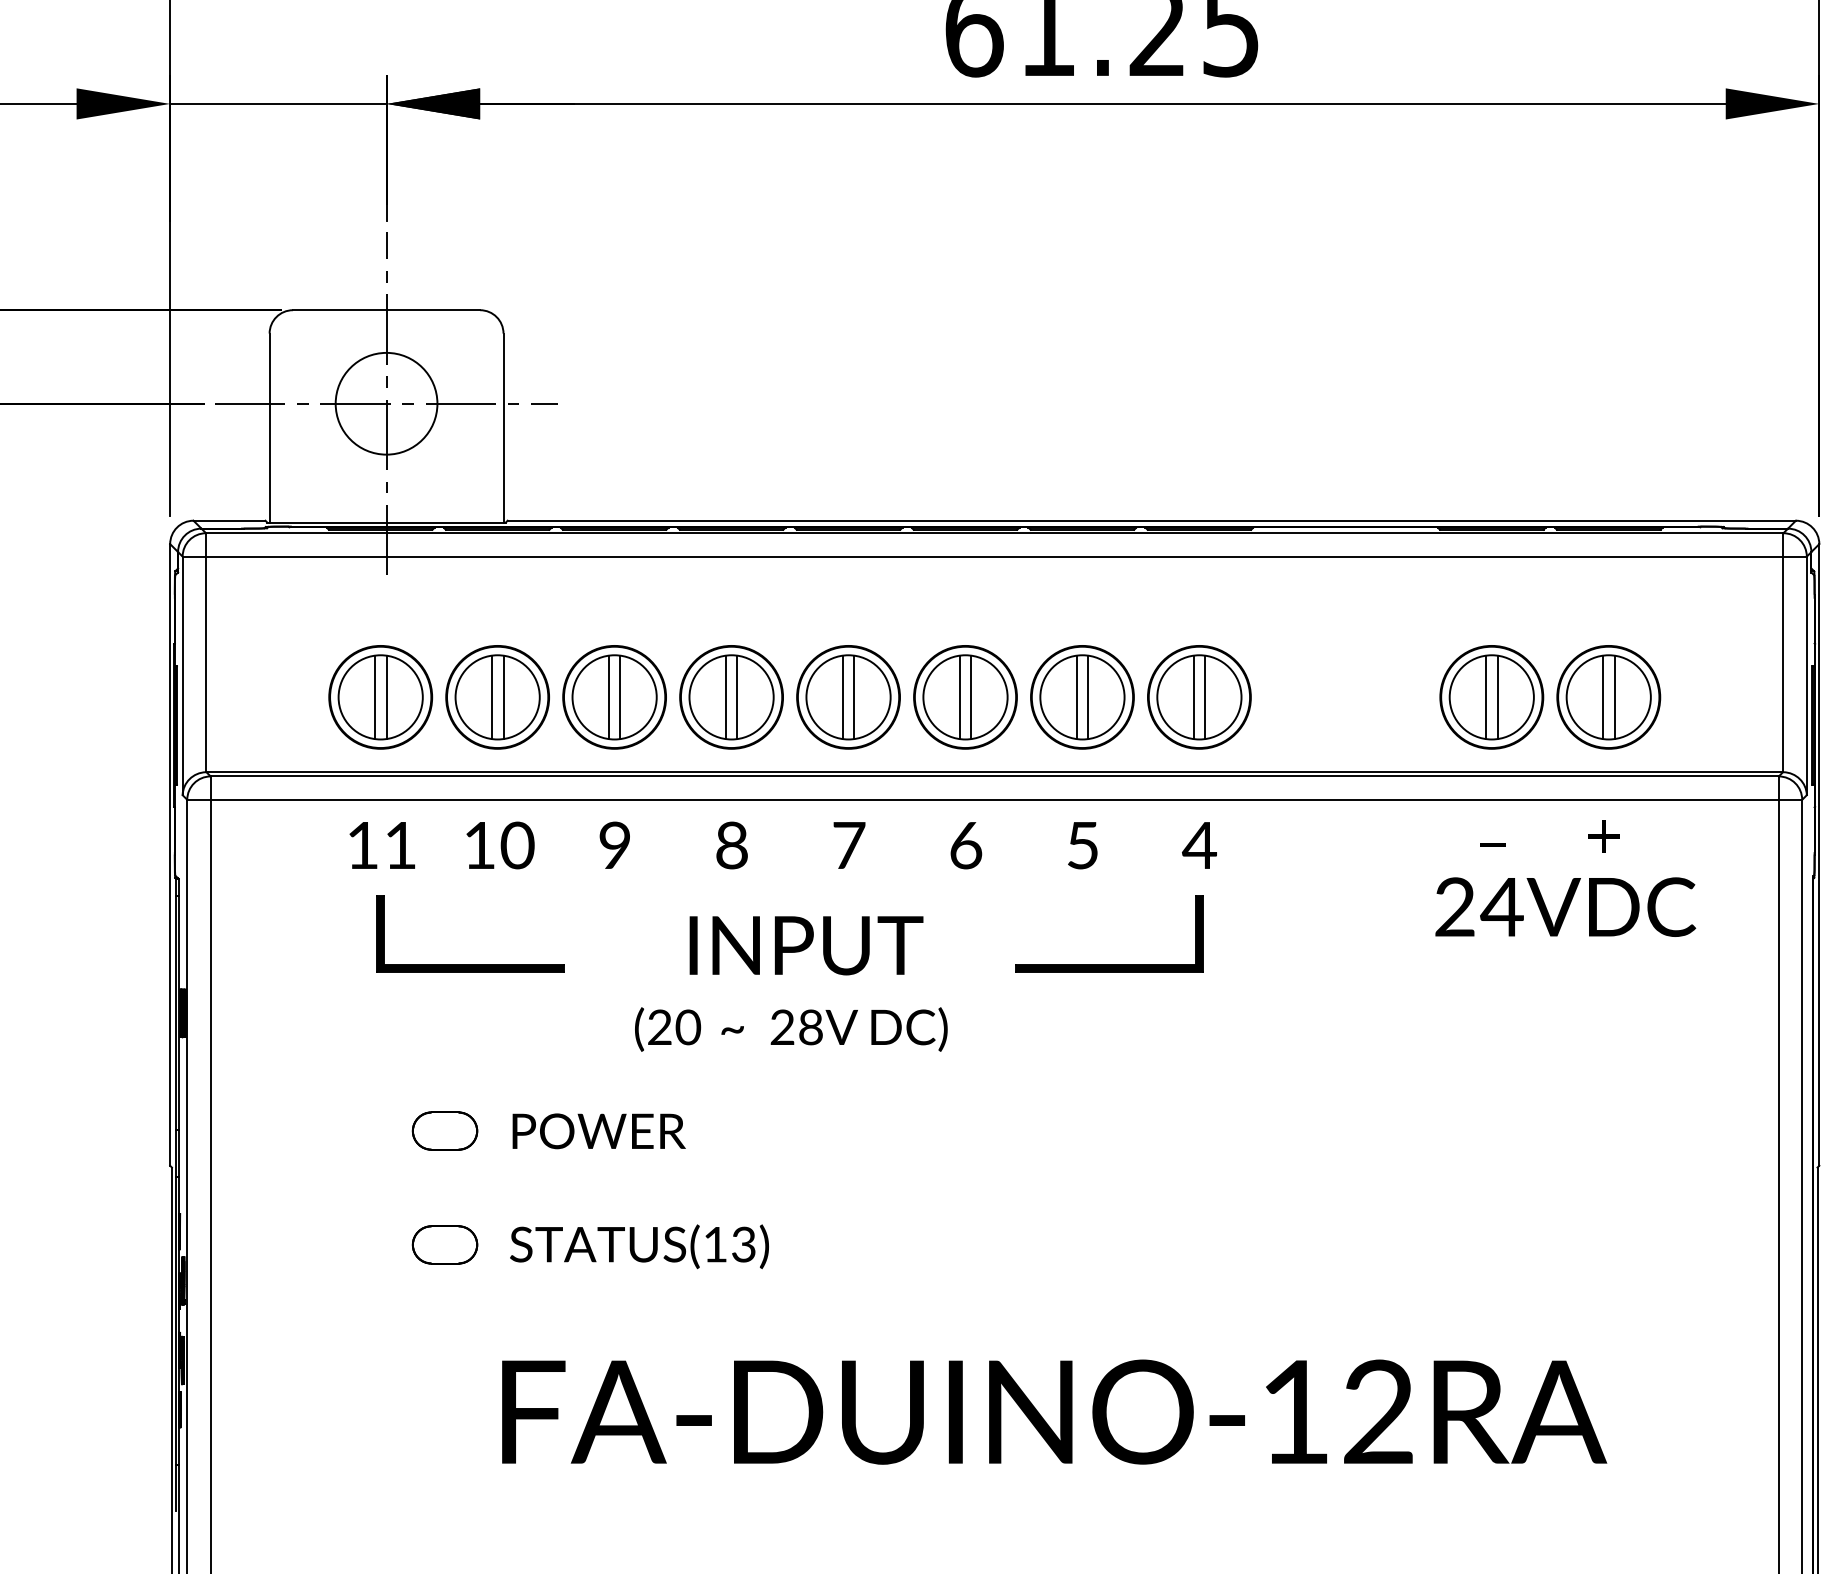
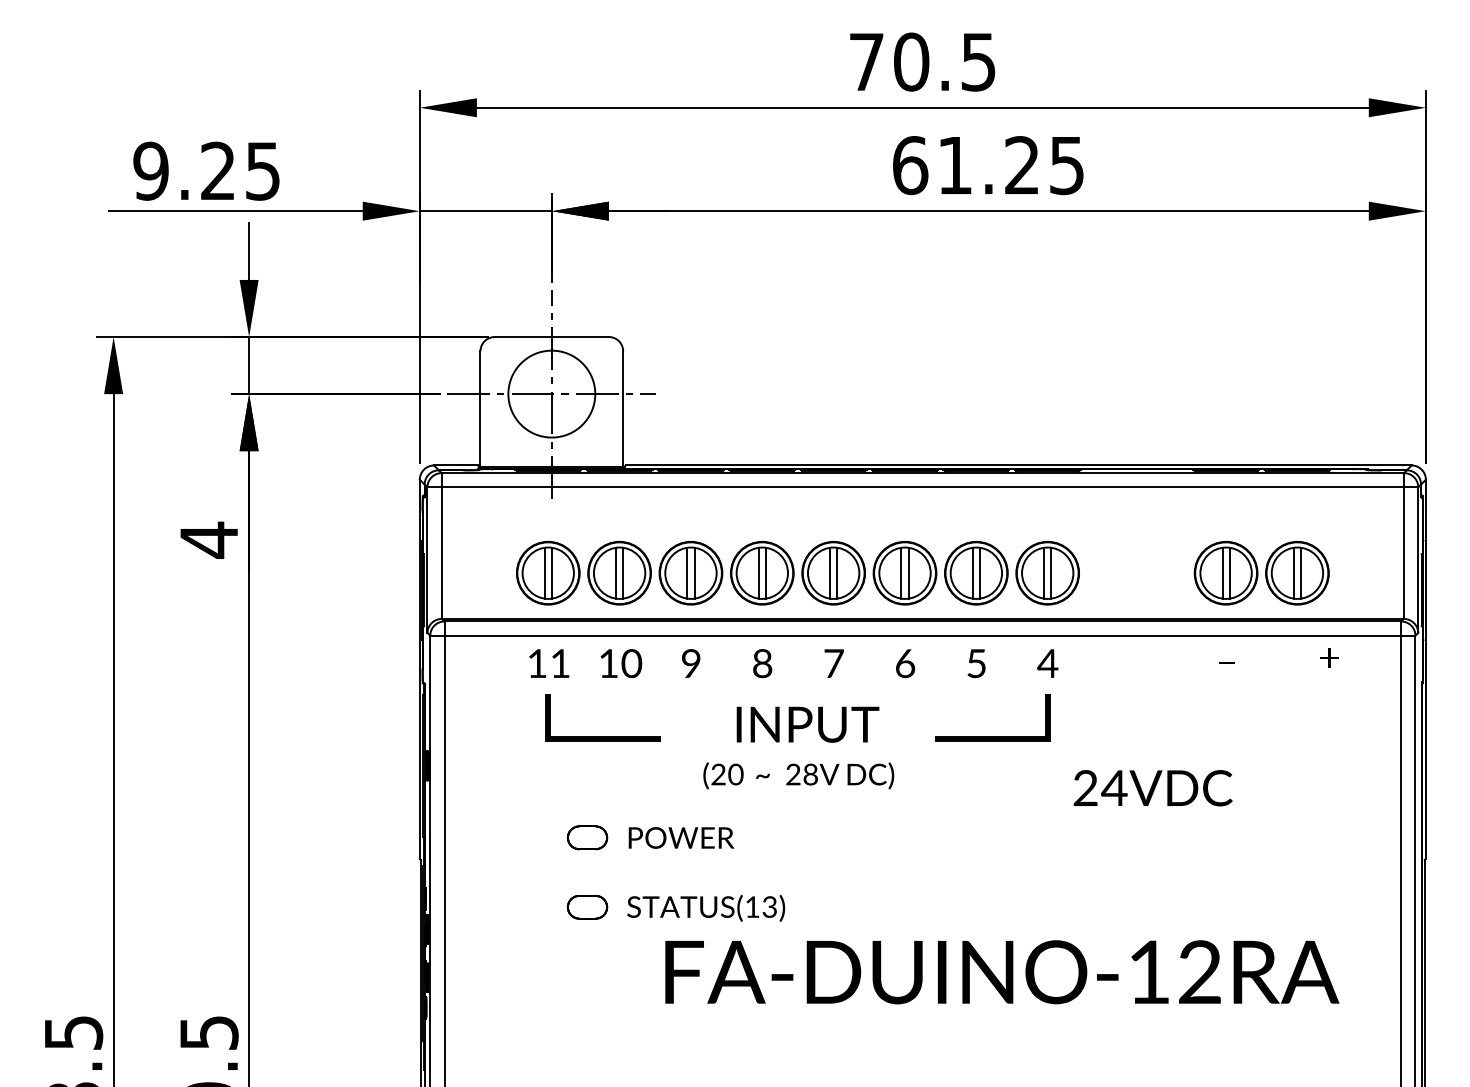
circle: (386, 404) -> (551, 394), size x1.4
text: (1603, 835) -> (1329, 657), moved
text: (1564, 907) -> (1152, 788), moved
text: (1054, 1412) -> (1002, 972), moved

